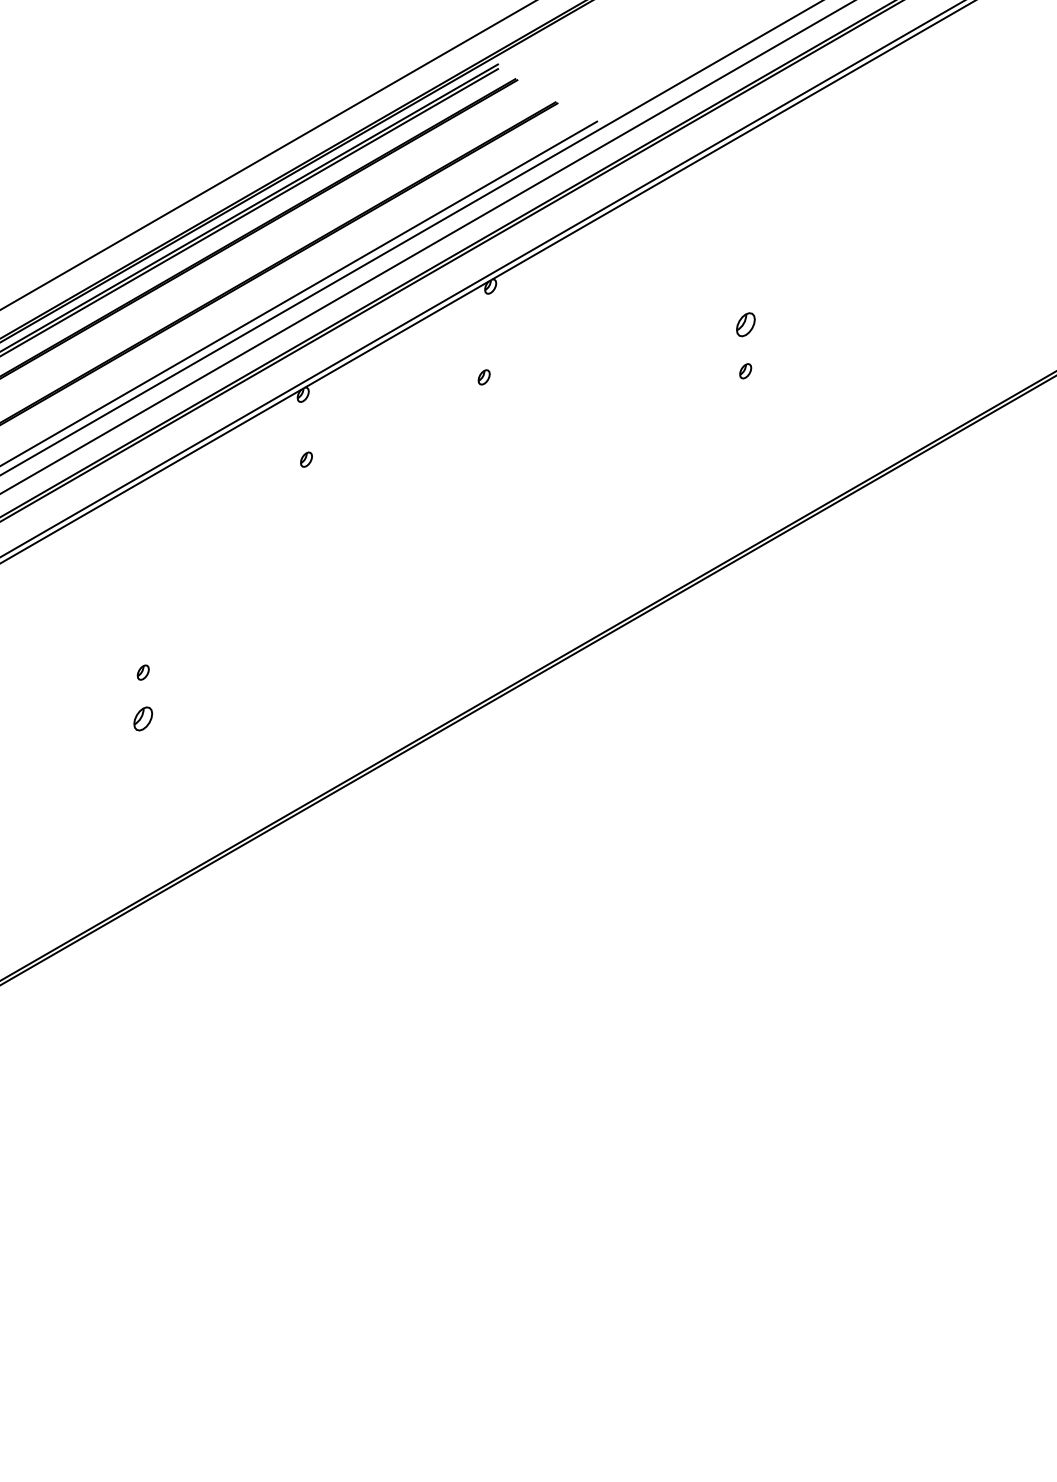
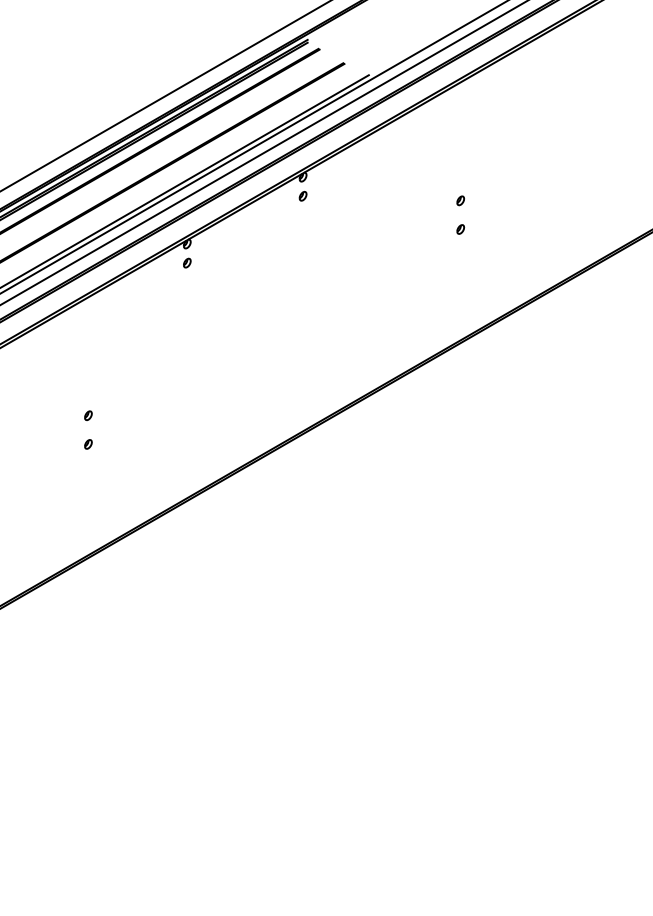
part: (745, 324) -> (460, 200), size x0.62
part: (483, 377) -> (302, 196), moved
part: (306, 458) -> (187, 262), moved
part: (143, 719) -> (88, 444), size x0.62

